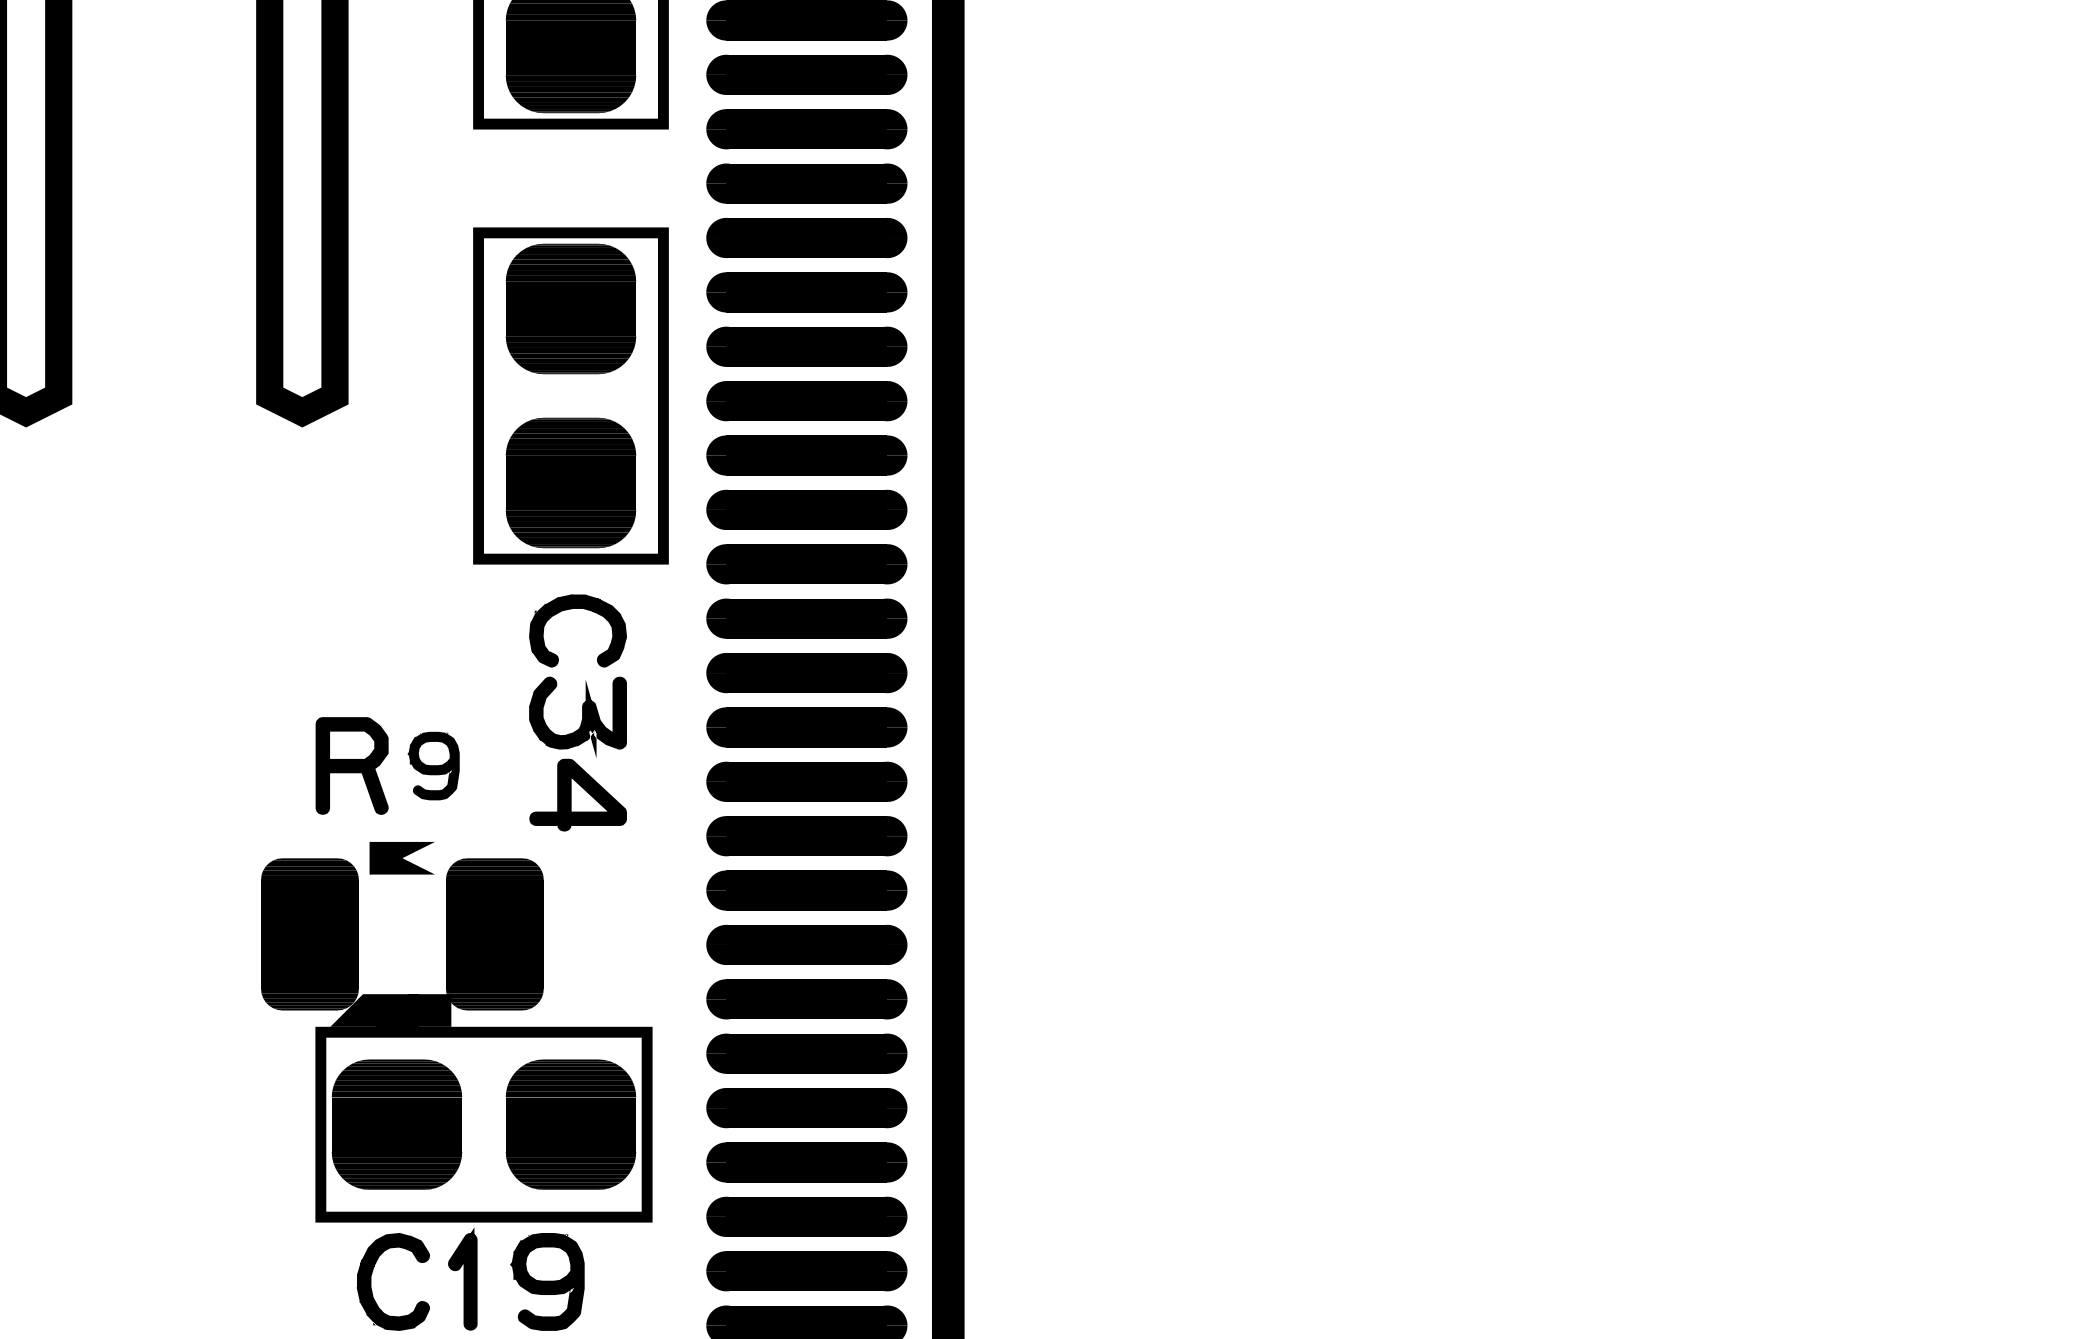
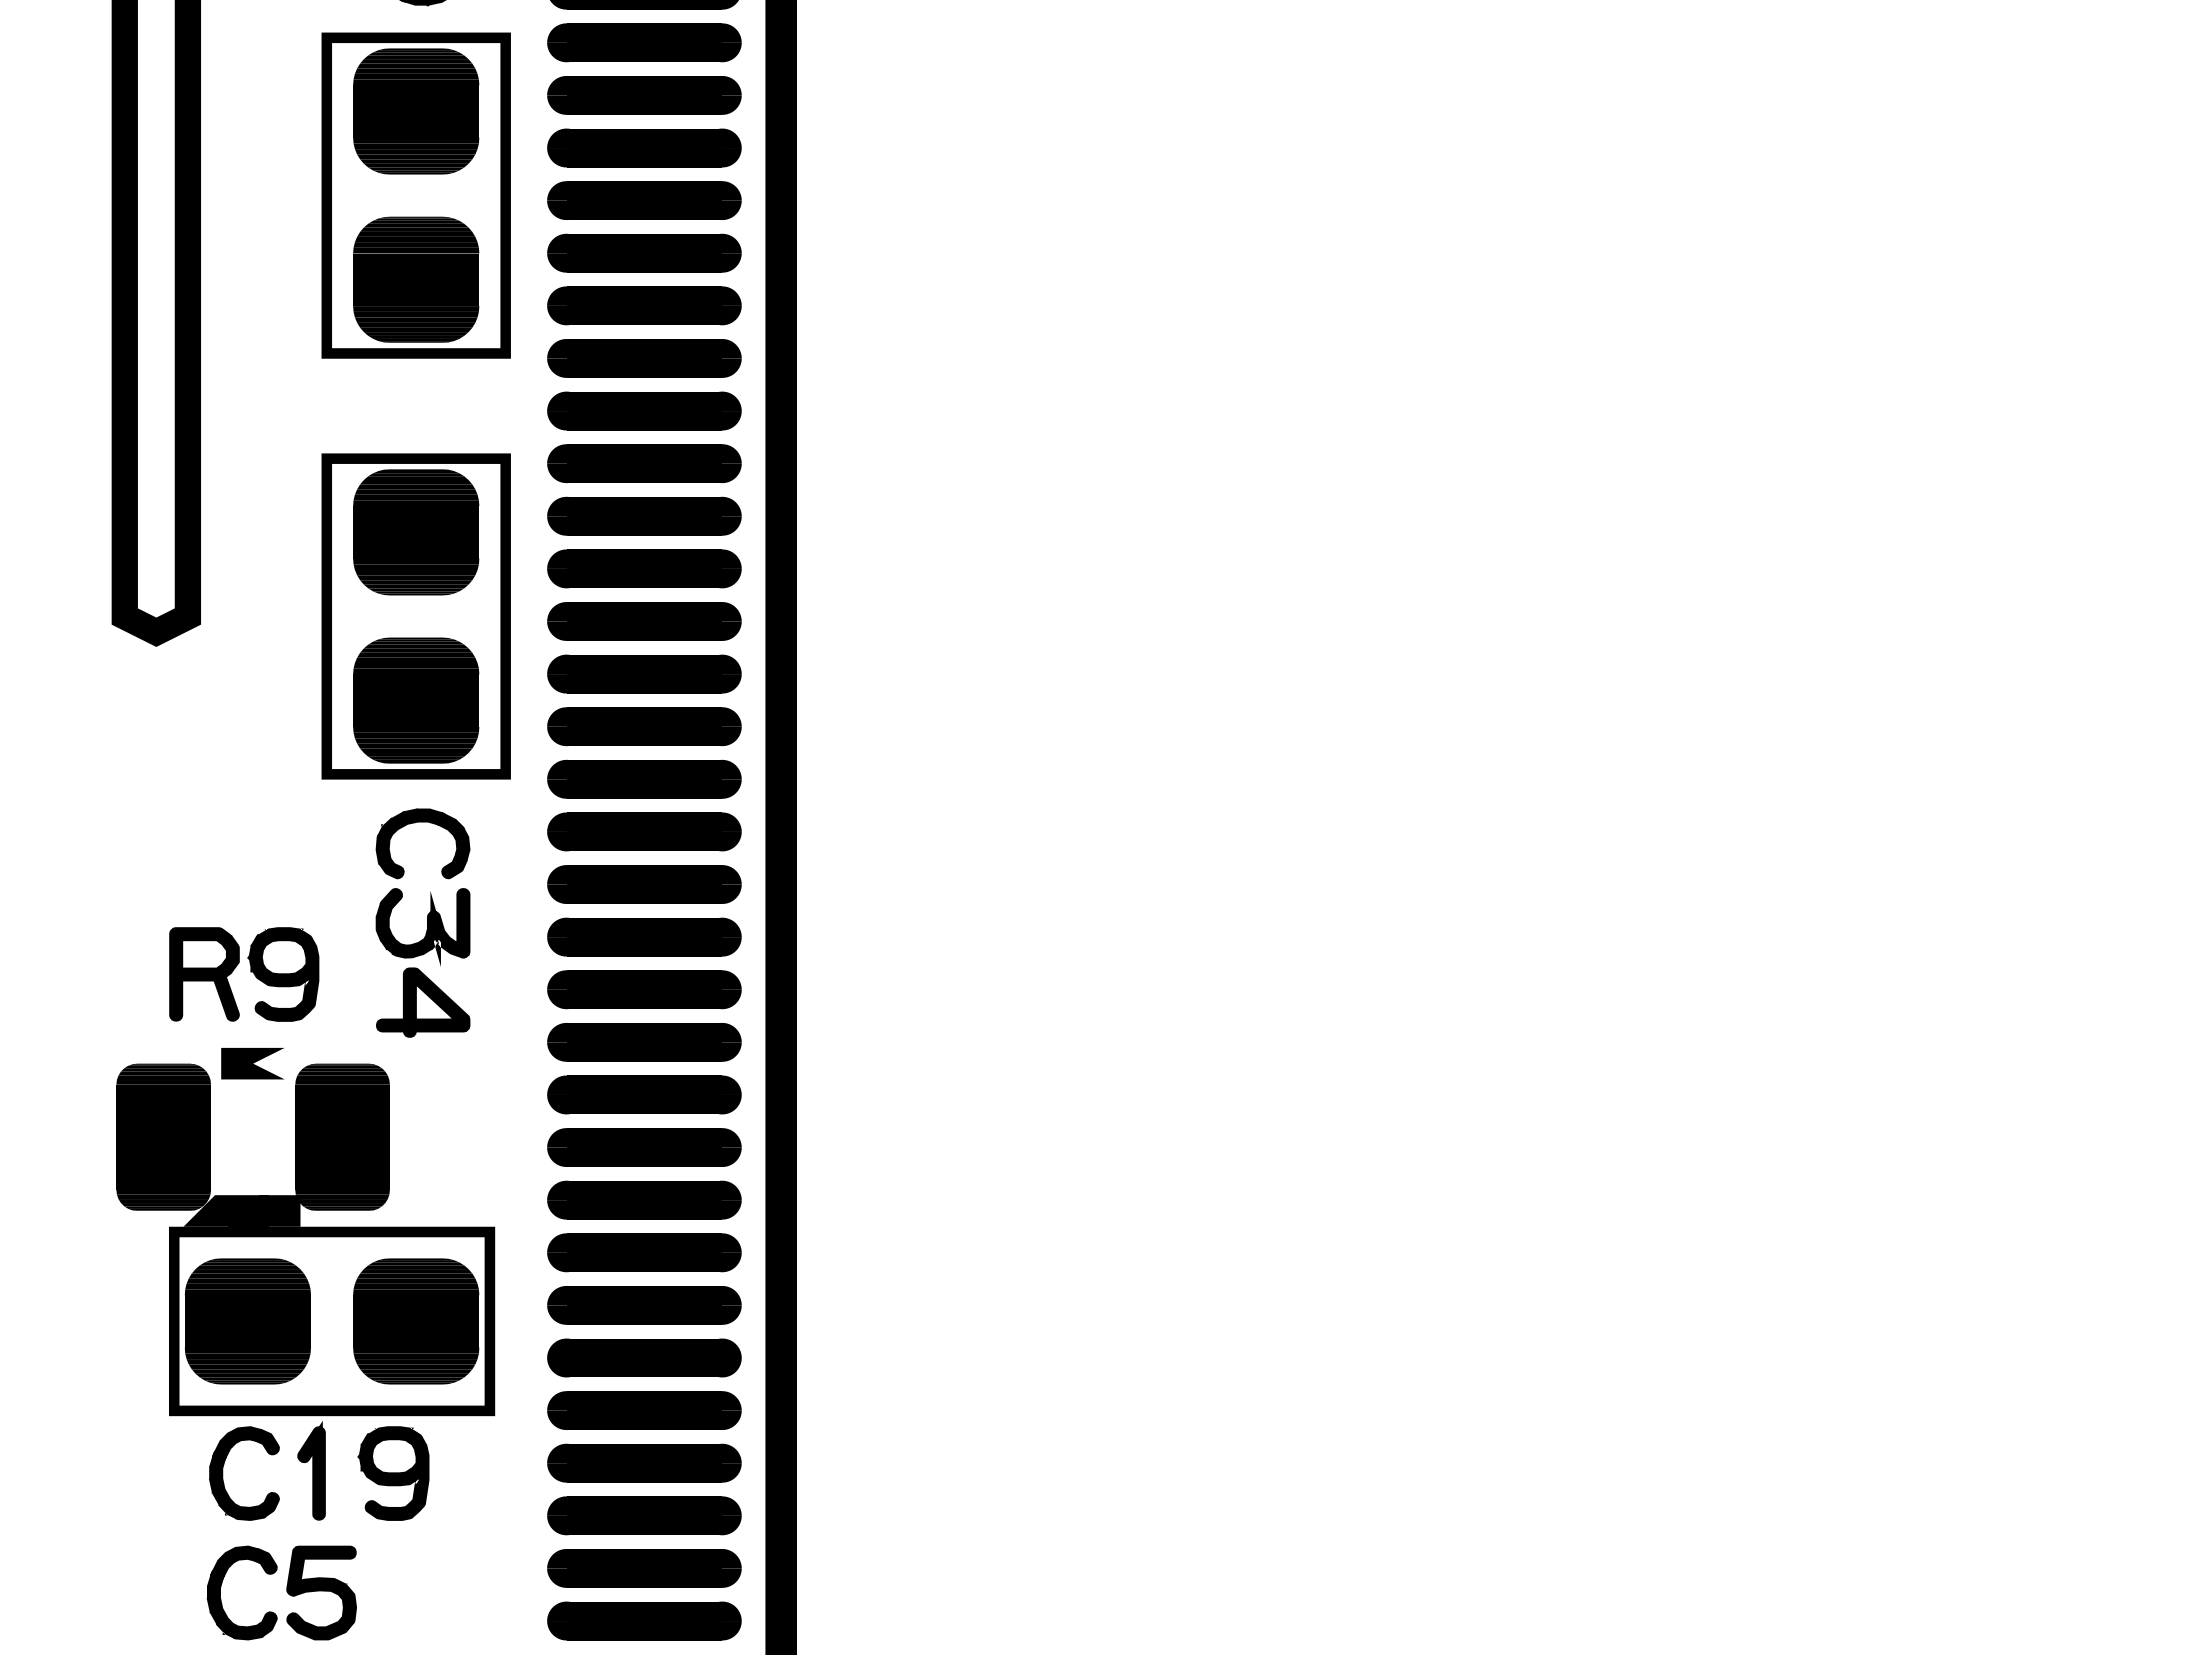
part: (433, 766) -> (283, 974), size x1.43

